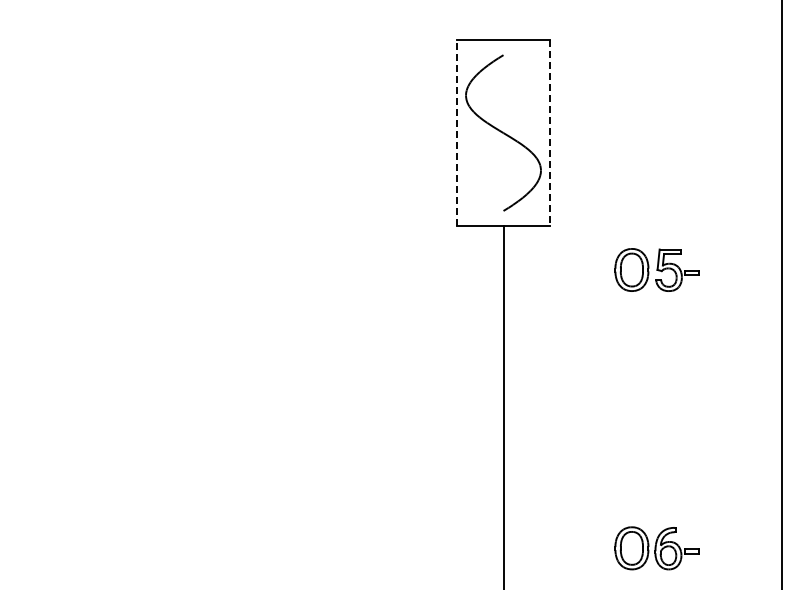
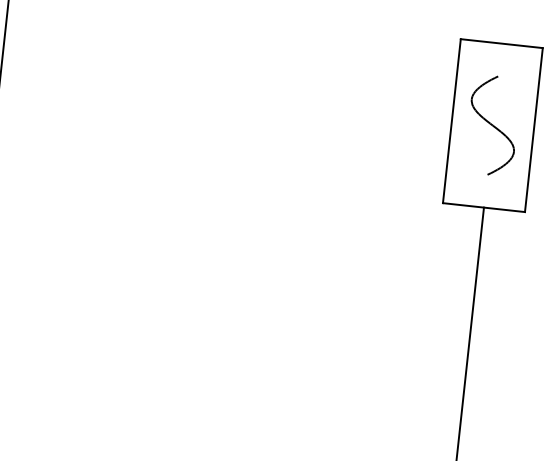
line: (457, 133) -> (452, 121), dashed -> solid
part: (503, 133) -> (492, 125), size x0.71
line: (550, 133) -> (534, 130), dashed -> solid

